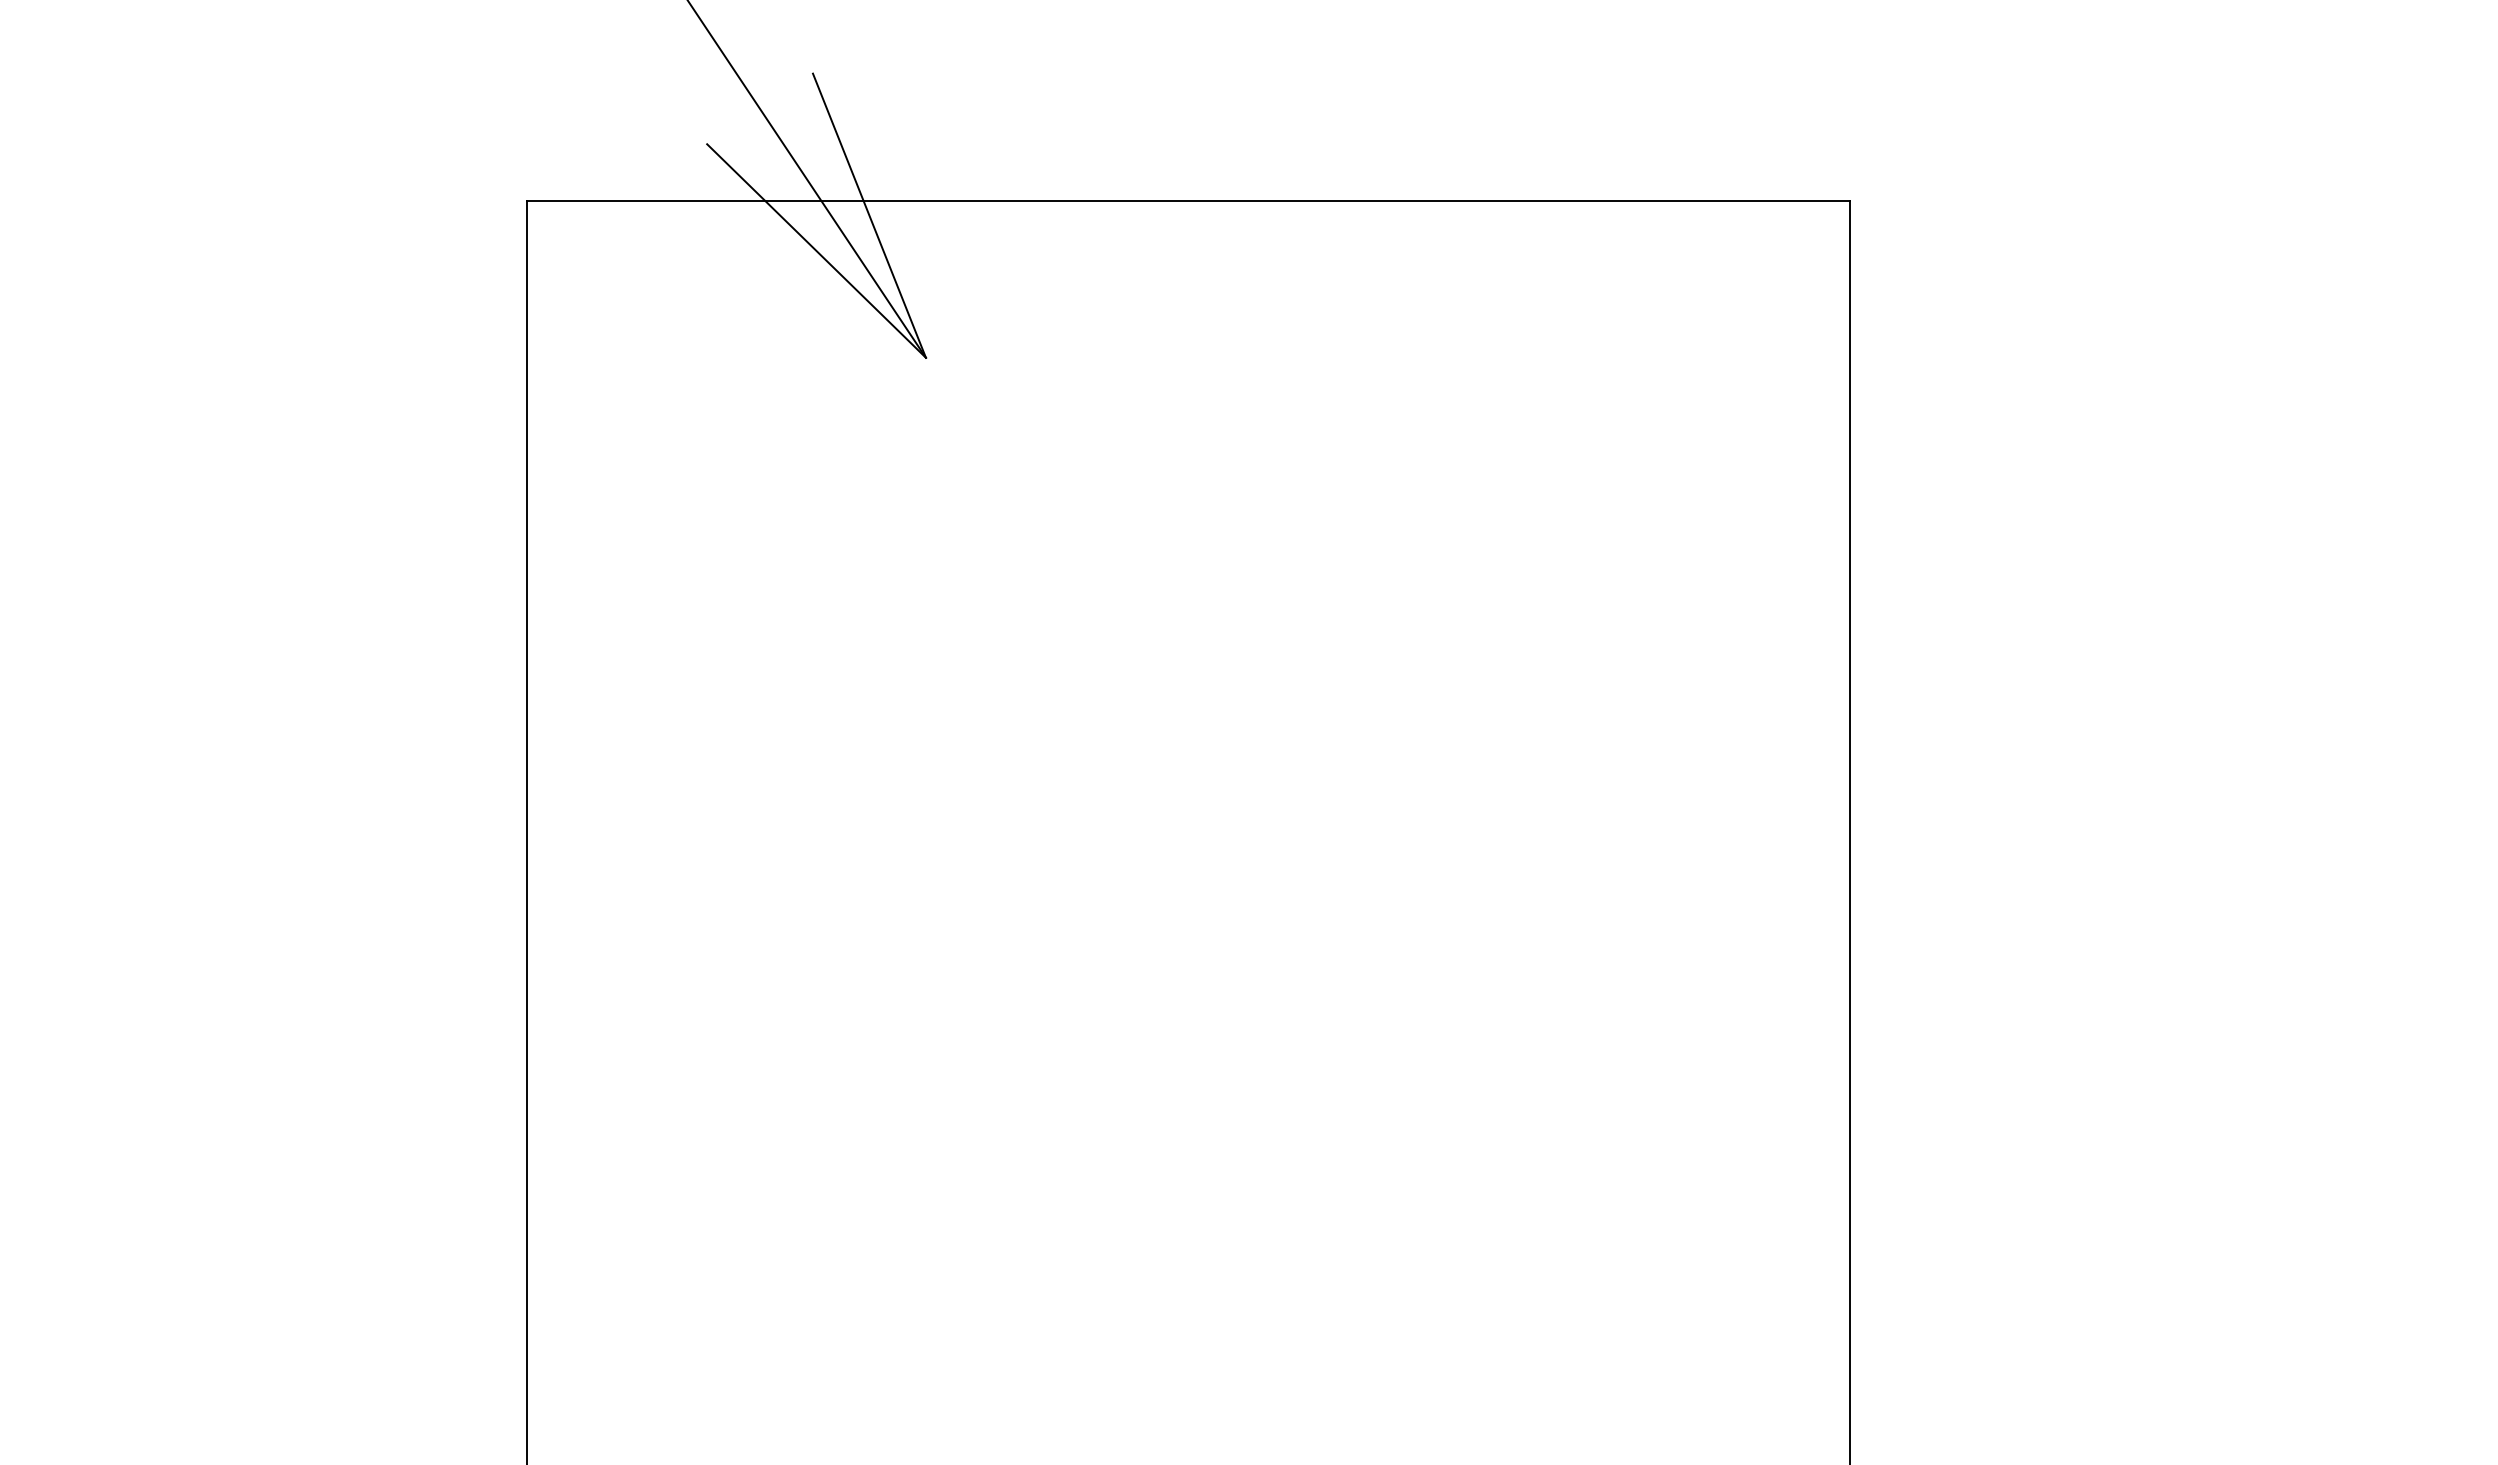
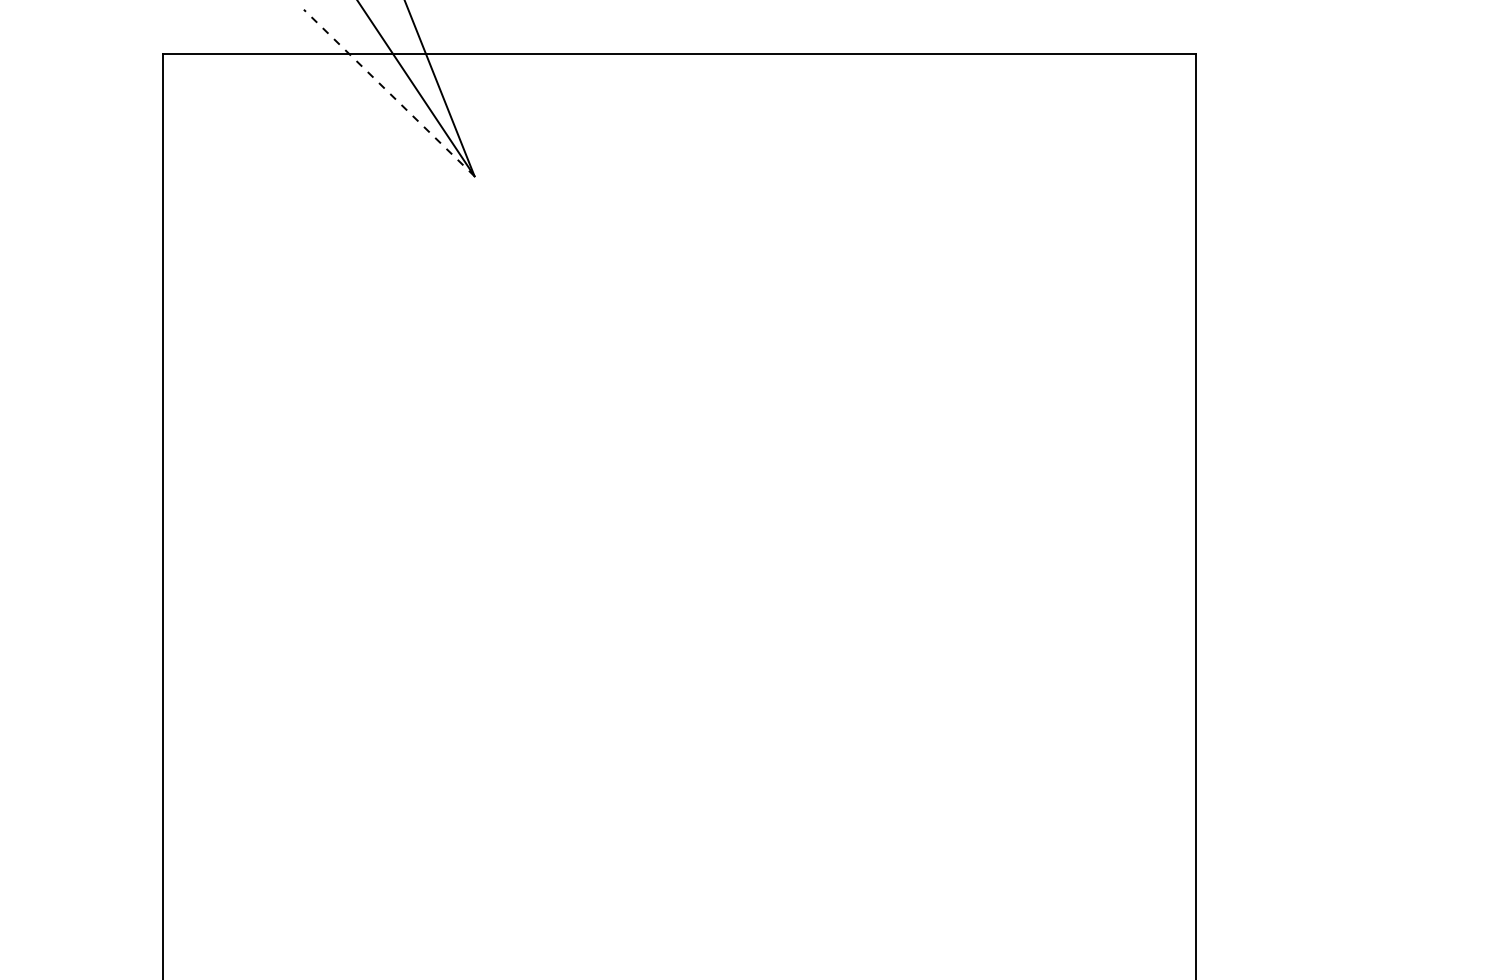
line: (816, 251) -> (389, 93), solid -> dashed

